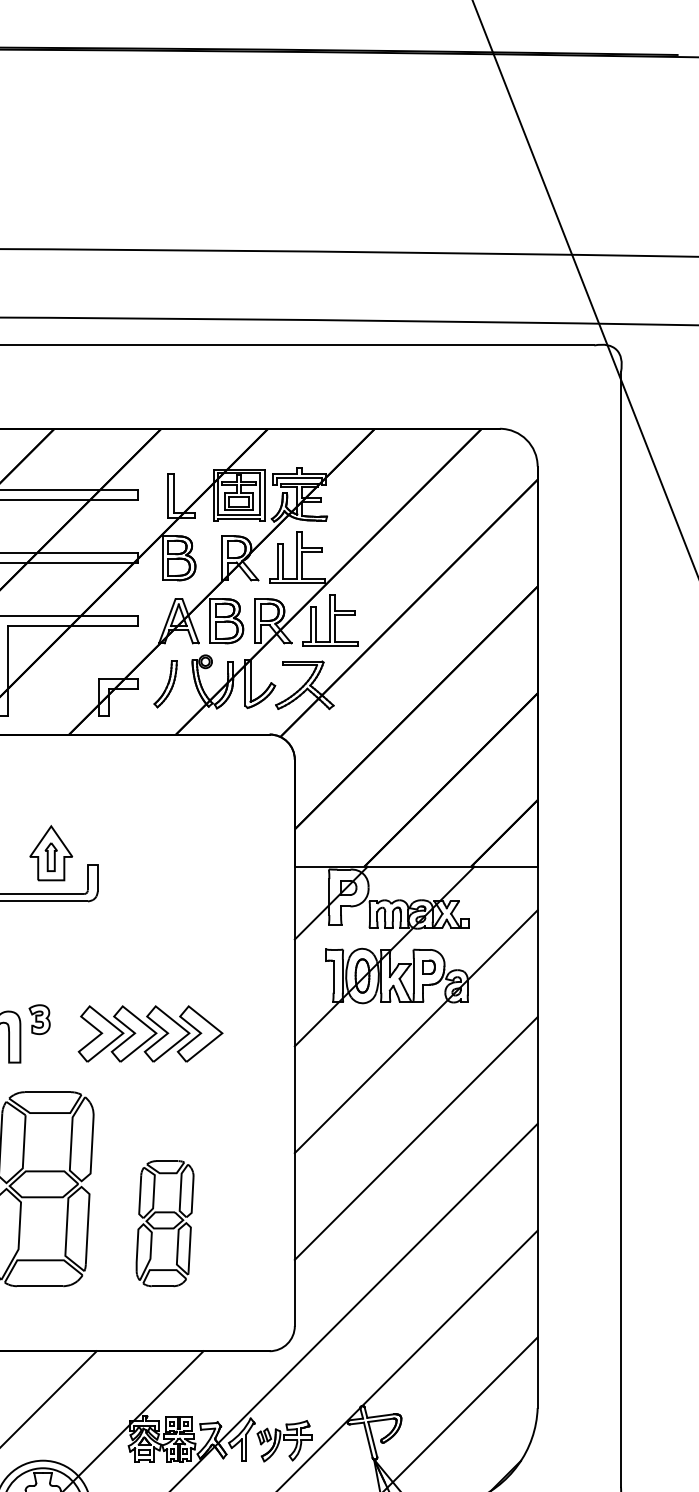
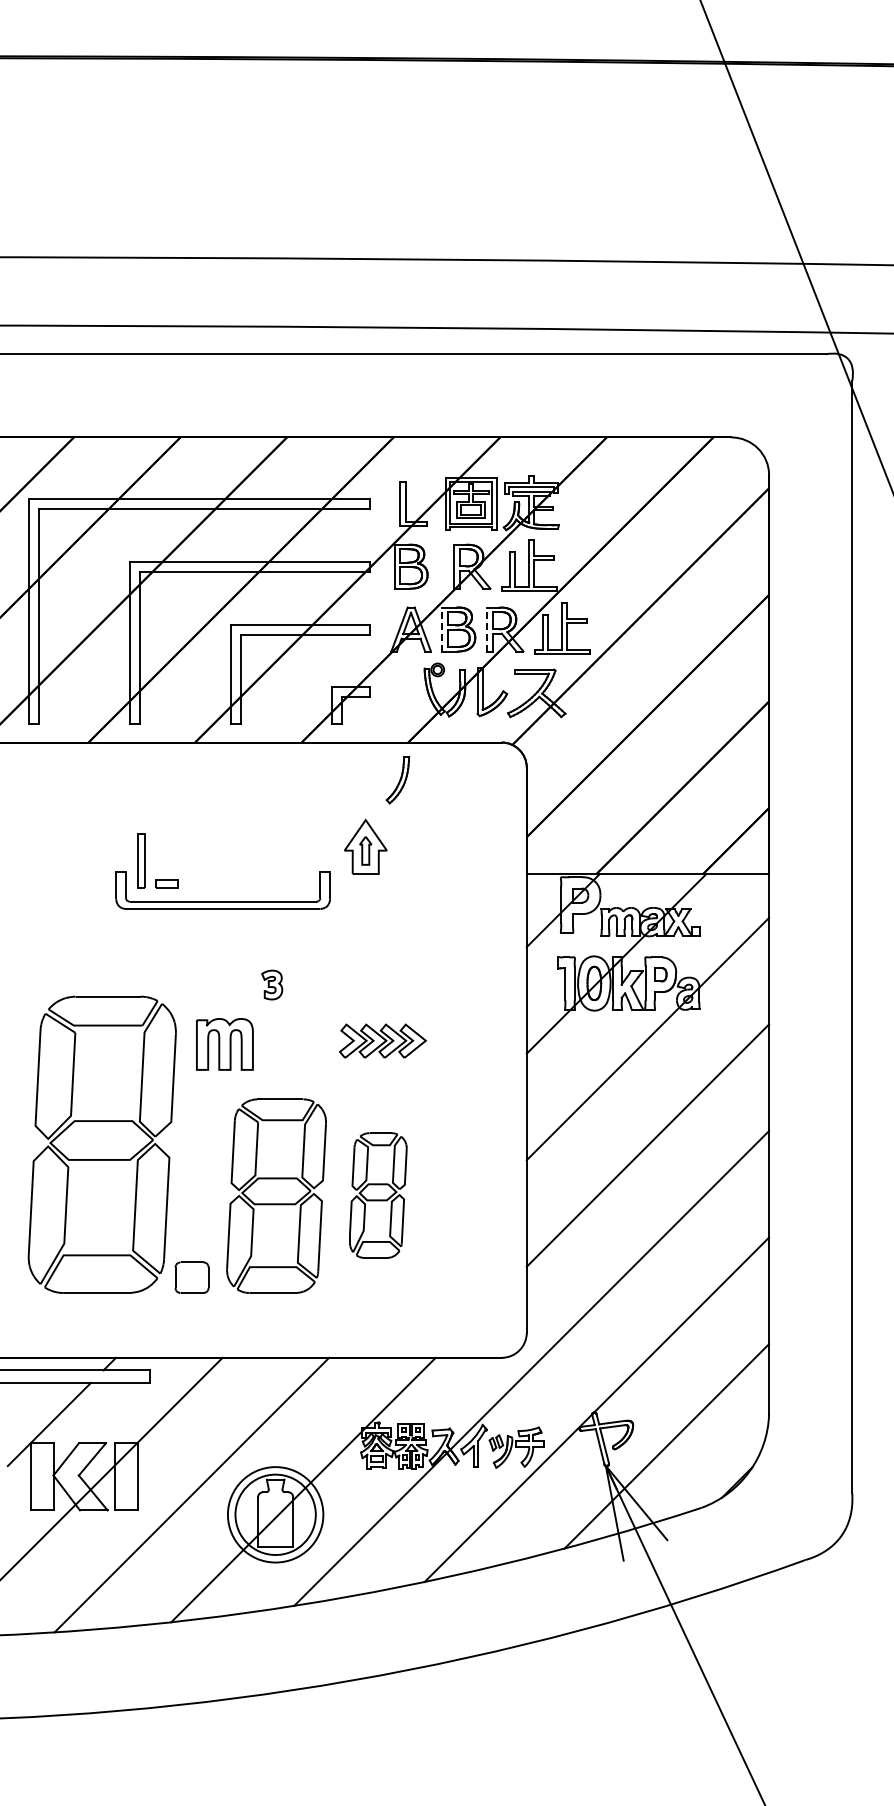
line: (210, 621) -> (442, 629), solid -> dashed
line: (255, 621) -> (487, 629), solid -> dashed
part: (165, 684) -> (397, 780), moved
part: (51, 852) -> (365, 846), moved
part: (39, 1019) -> (272, 984), moved
part: (150, 1033) -> (382, 1040), size x0.6
part: (165, 1223) -> (378, 1195), moved

